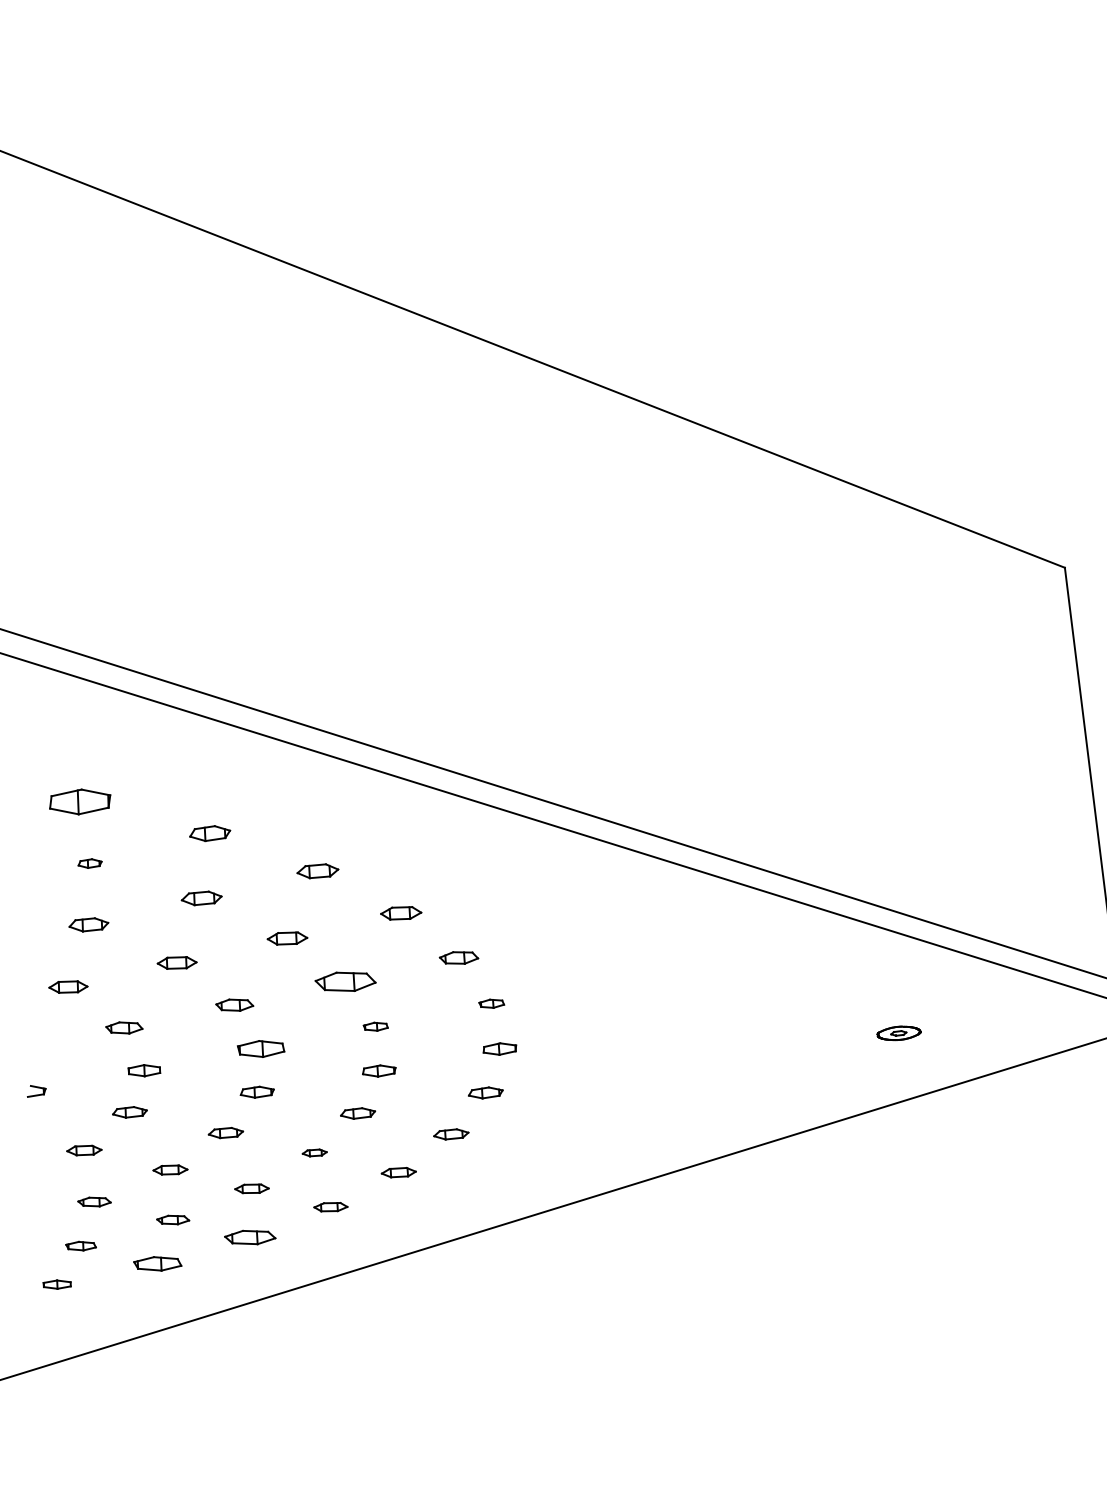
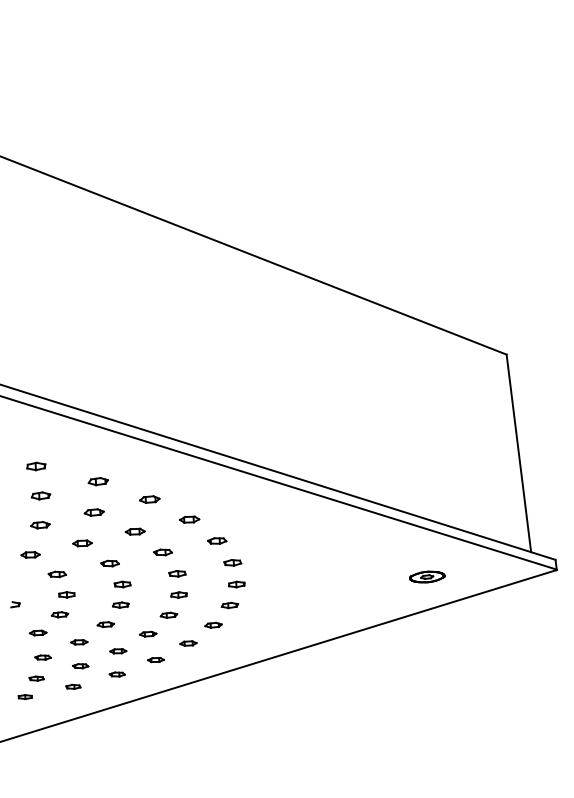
part: (80, 801) -> (36, 466), size x0.62
part: (89, 862) -> (40, 495), size x1.67
part: (344, 982) -> (162, 552), size x0.62
part: (491, 1002) -> (232, 562), size x1.43
part: (375, 1025) -> (177, 573), size x1.43
part: (899, 1032) -> (427, 576), size x1.67
part: (260, 1049) -> (122, 584), size x0.71
part: (315, 1151) -> (148, 633), size x1.43
part: (248, 1237) -> (116, 674), size x0.62
part: (158, 1262) -> (73, 686), size x0.62

